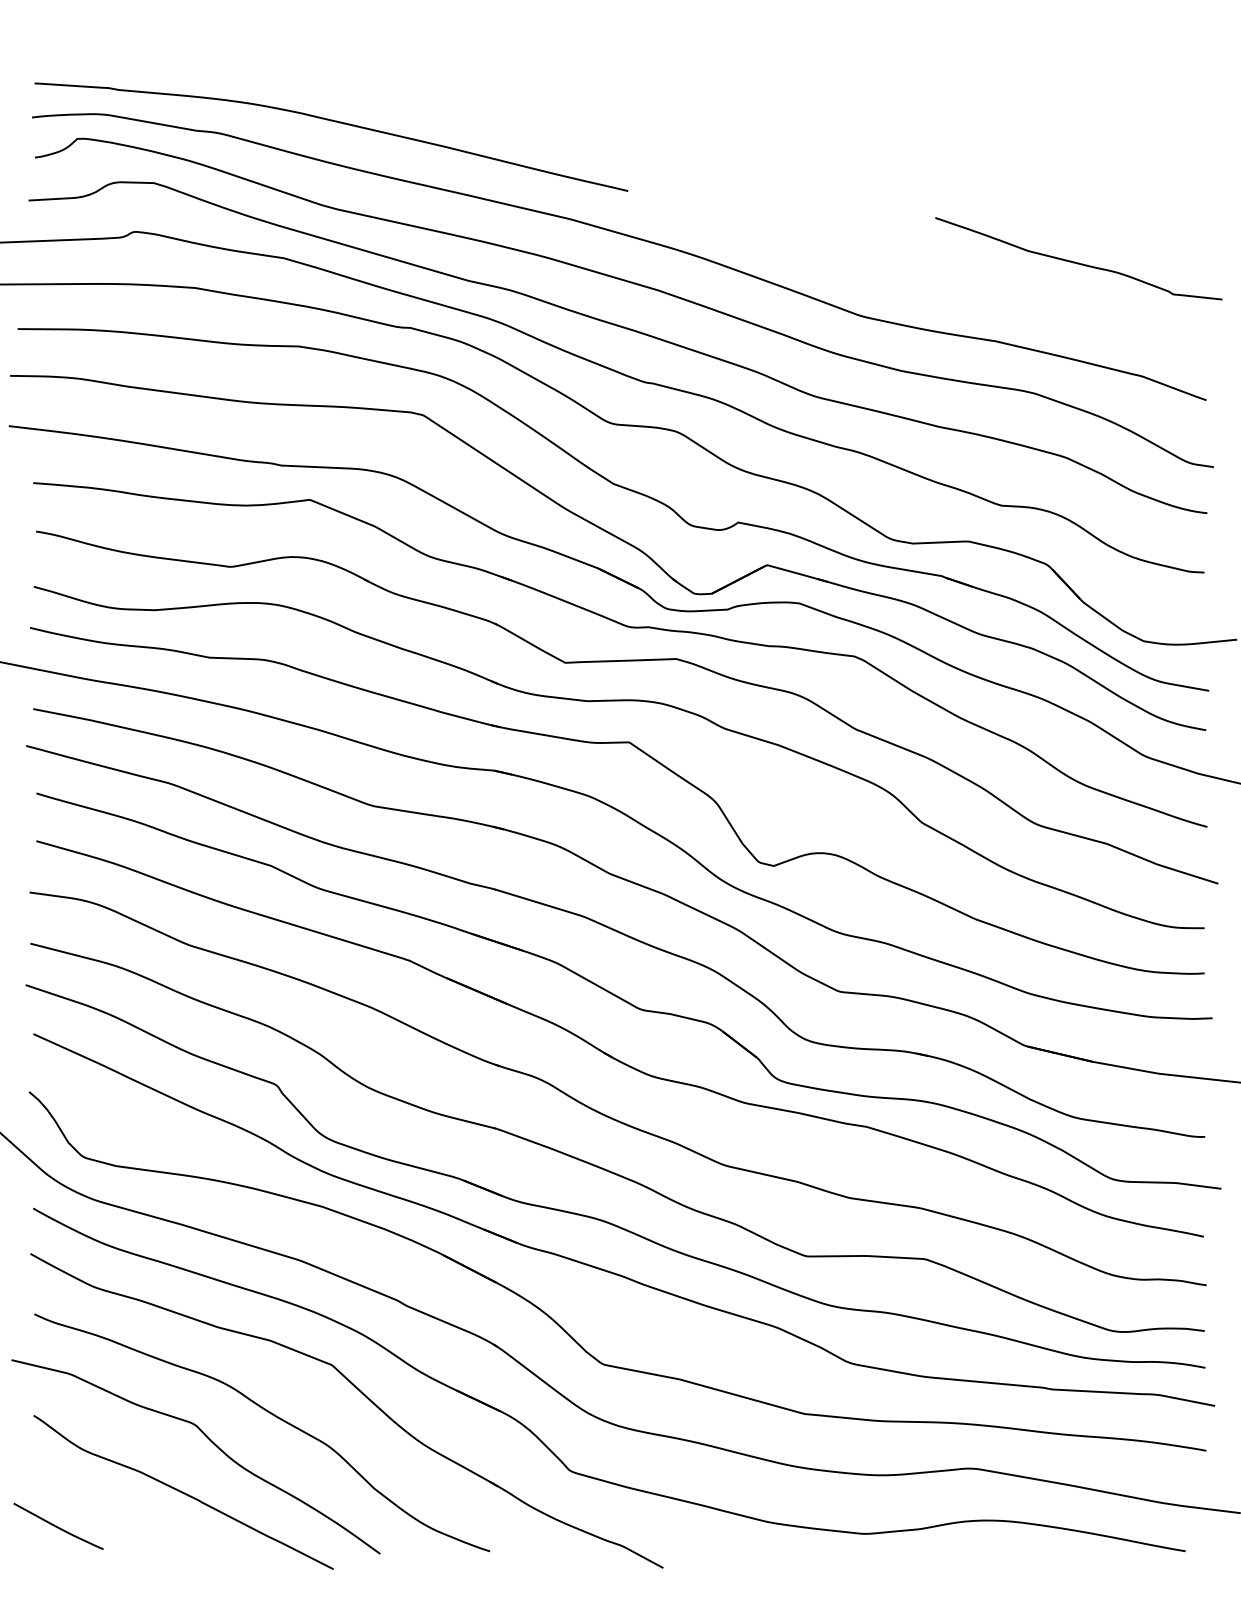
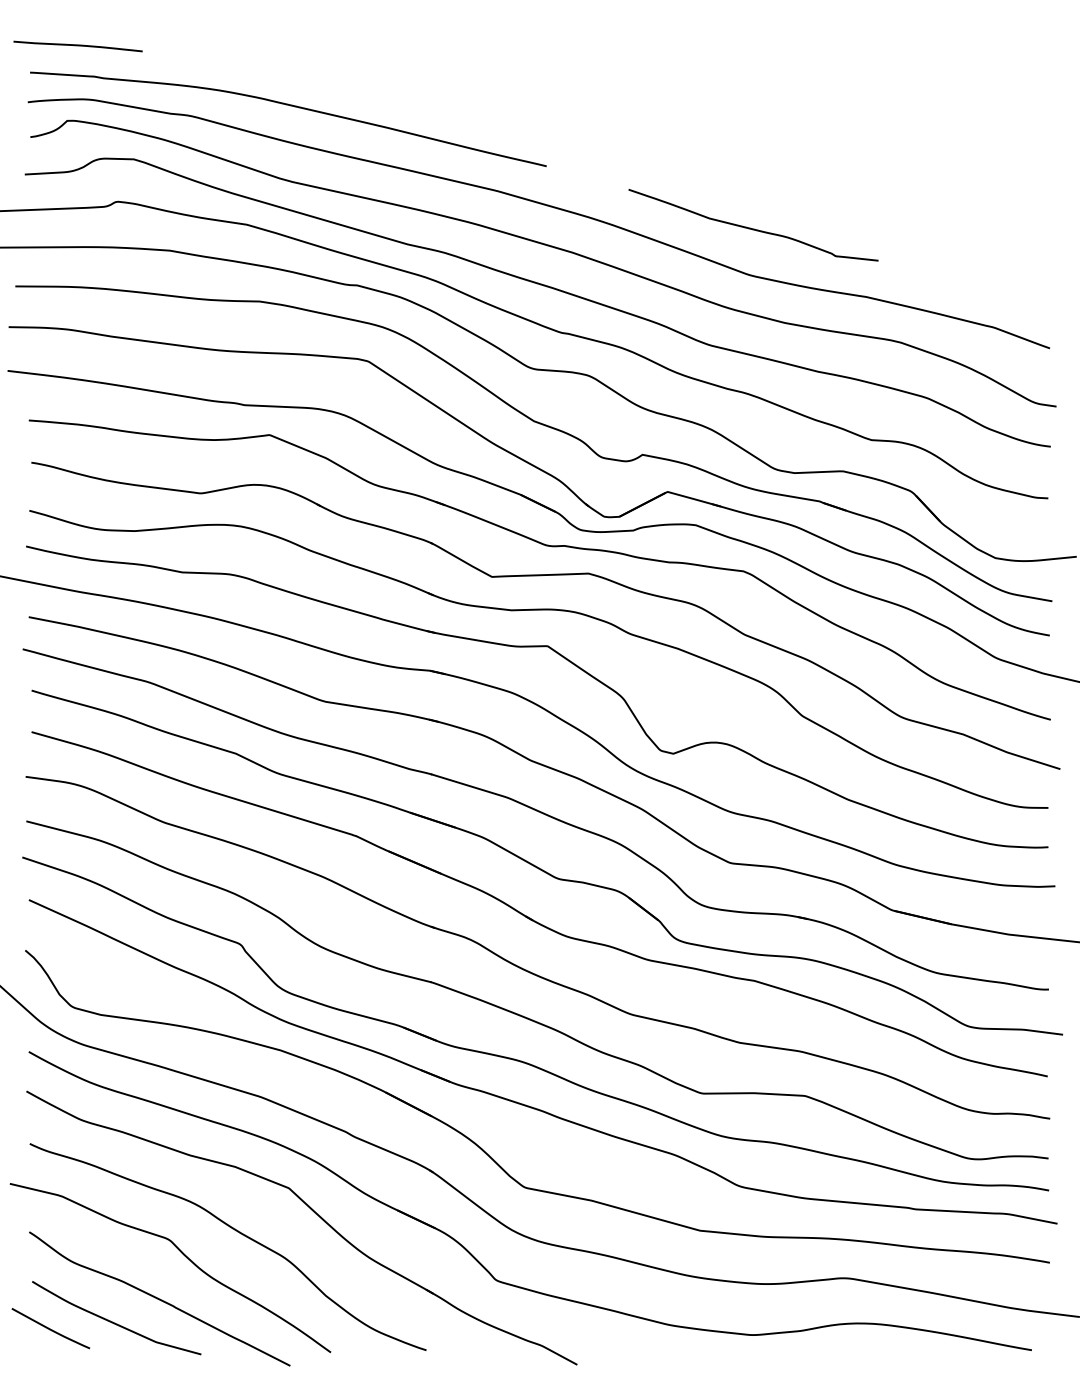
curve: (89, 53) -> (77, 46), added
curve: (1078, 262) -> (753, 228), moved
curve: (132, 1519) -> (115, 1322), added

